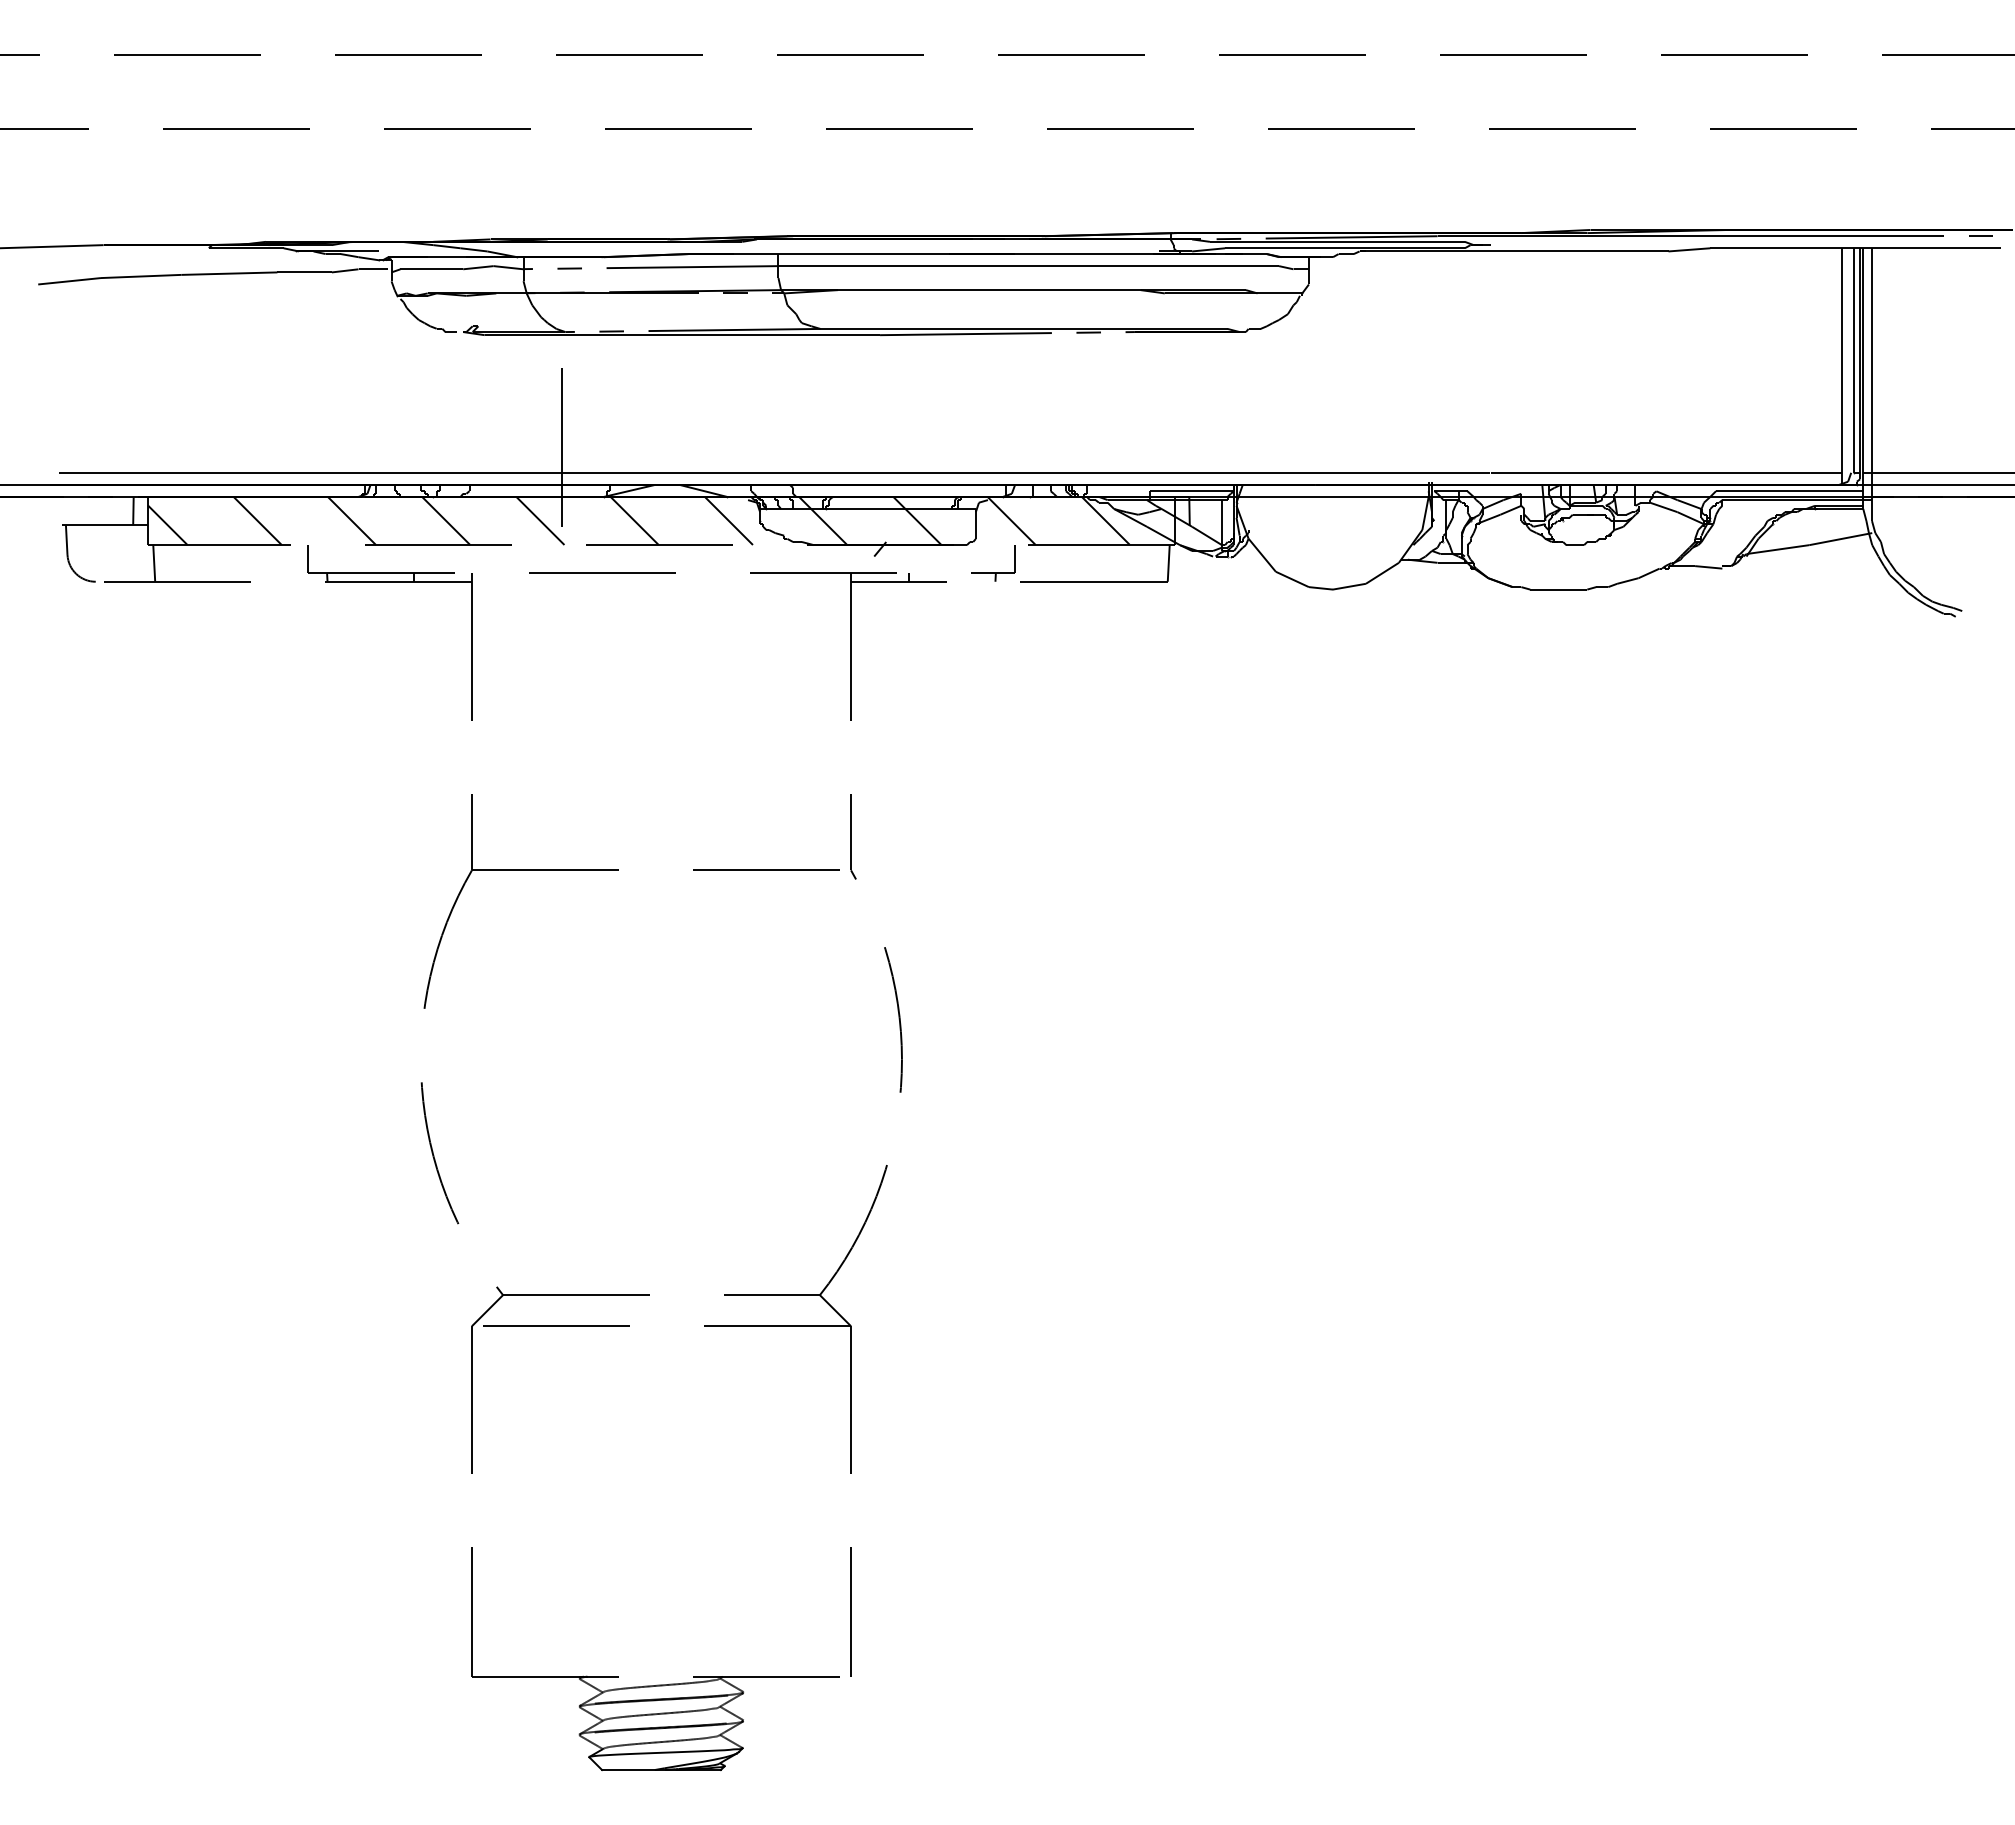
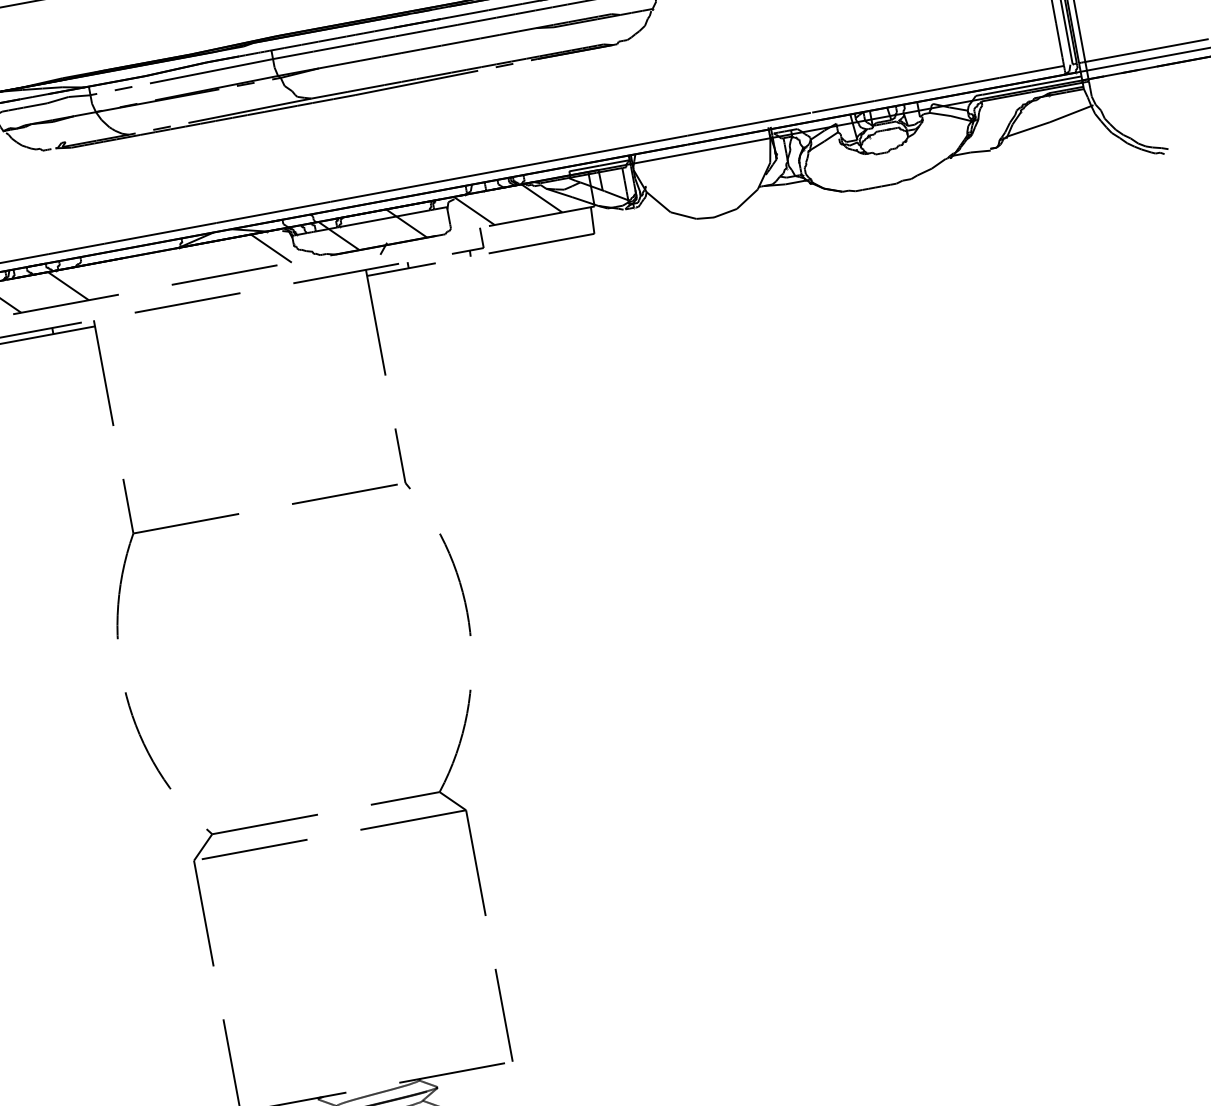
line: (562, 447) -> (142, 217), removed
line: (540, 520) -> (136, 273), removed
line: (634, 520) -> (203, 260), removed

